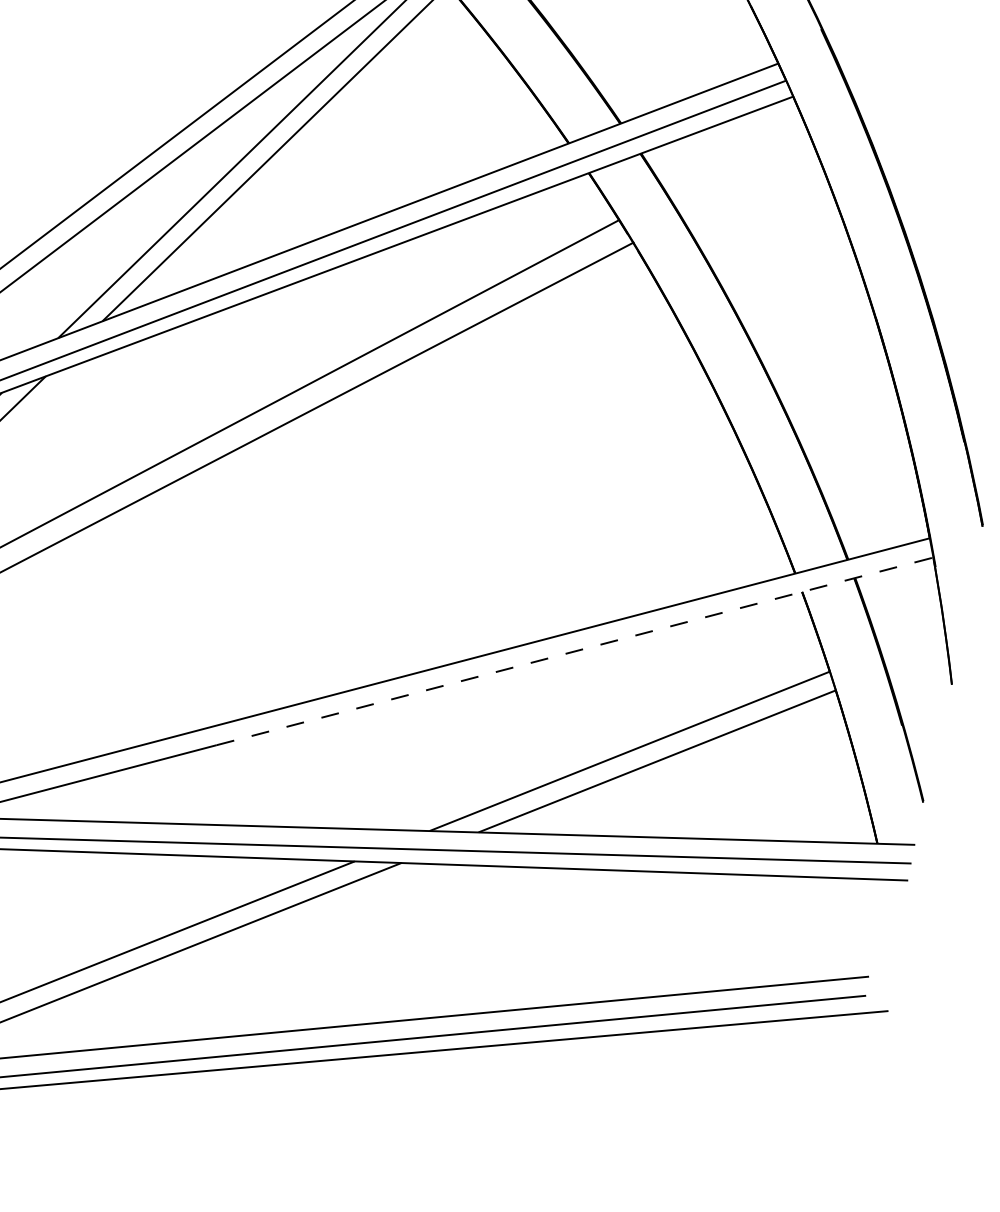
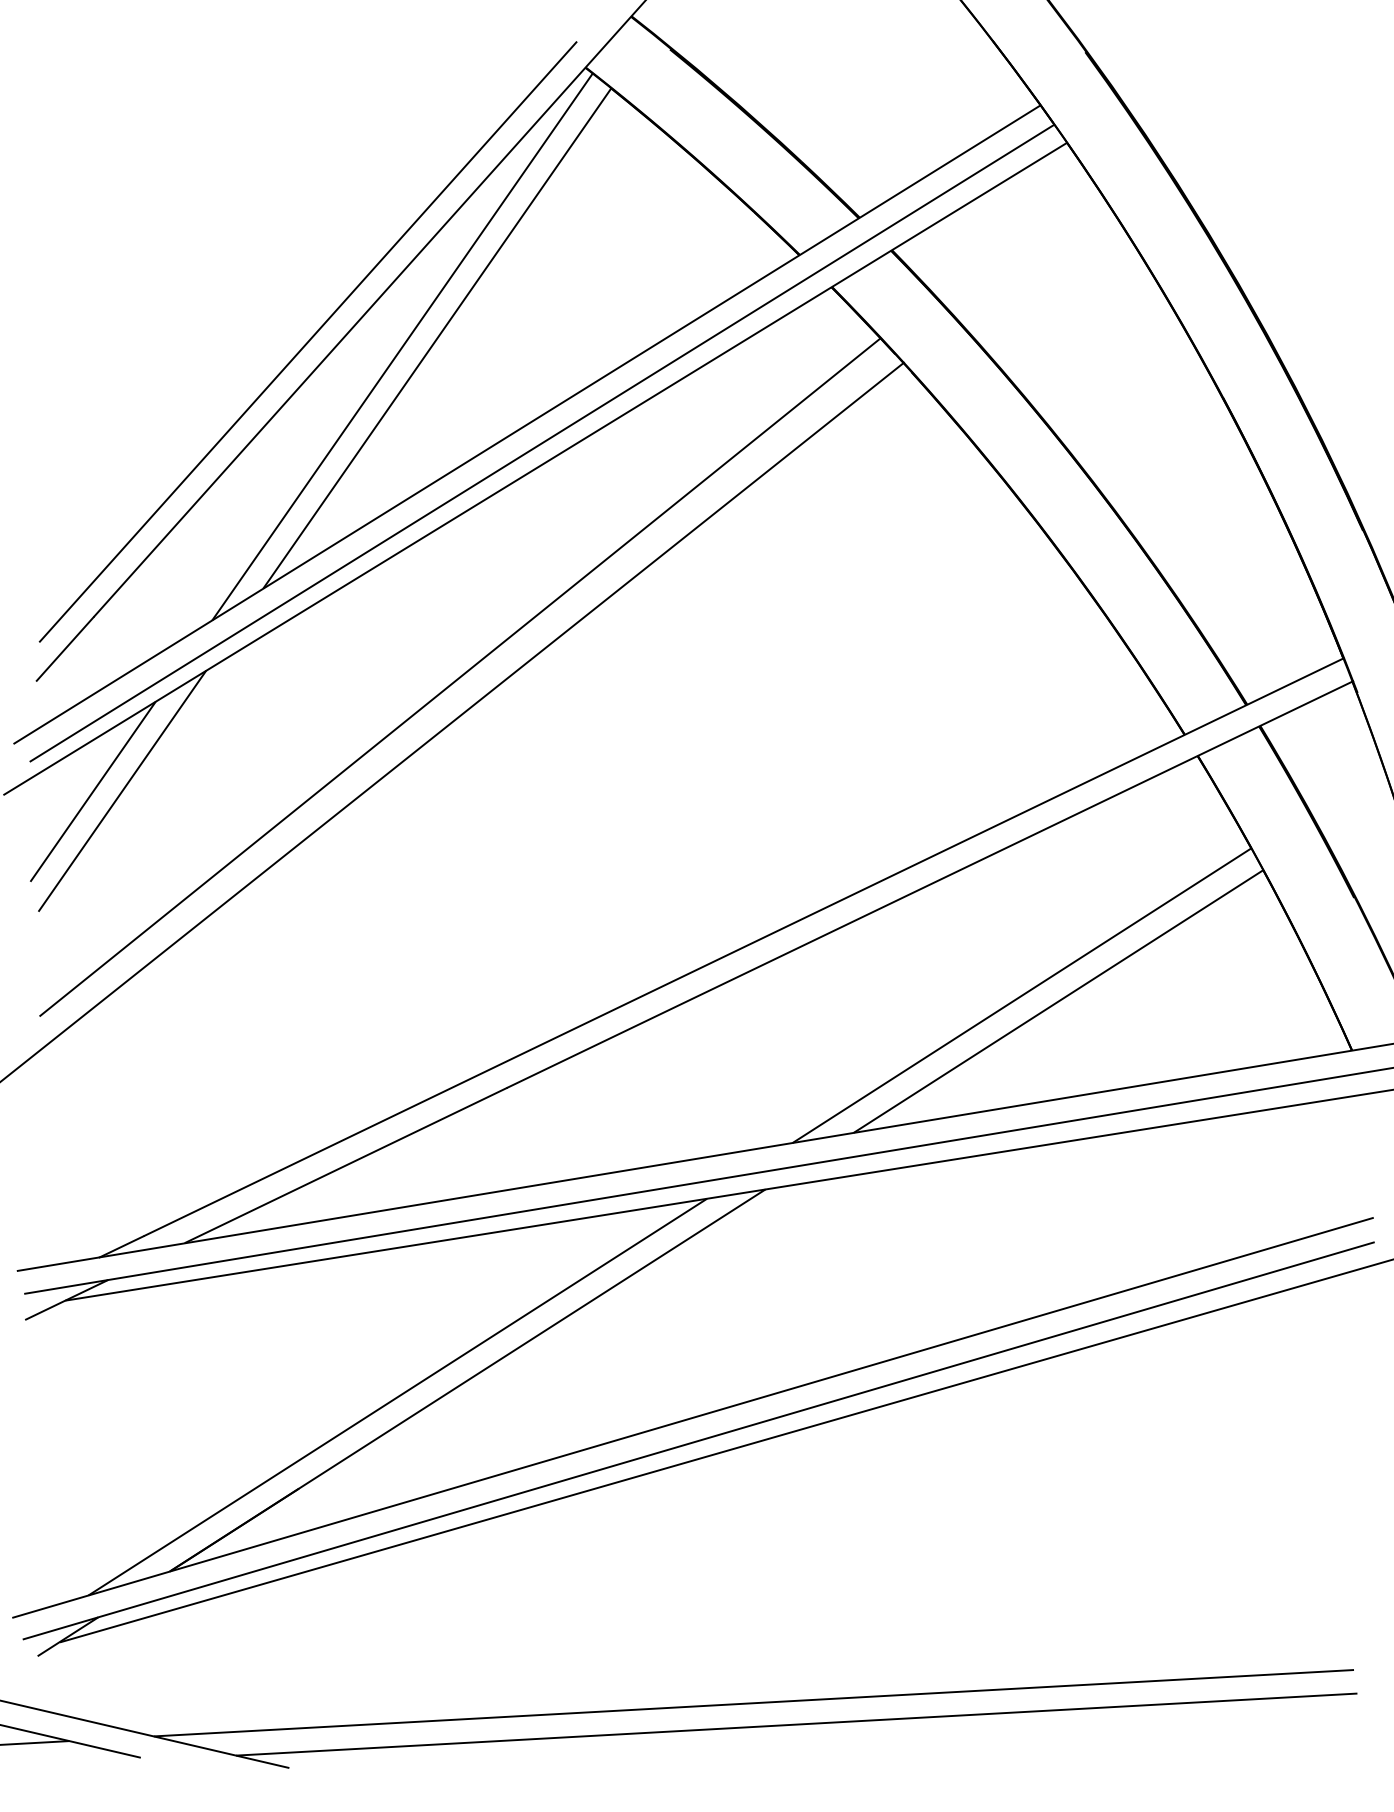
line: (575, 651) -> (930, 884), dashed -> solid

